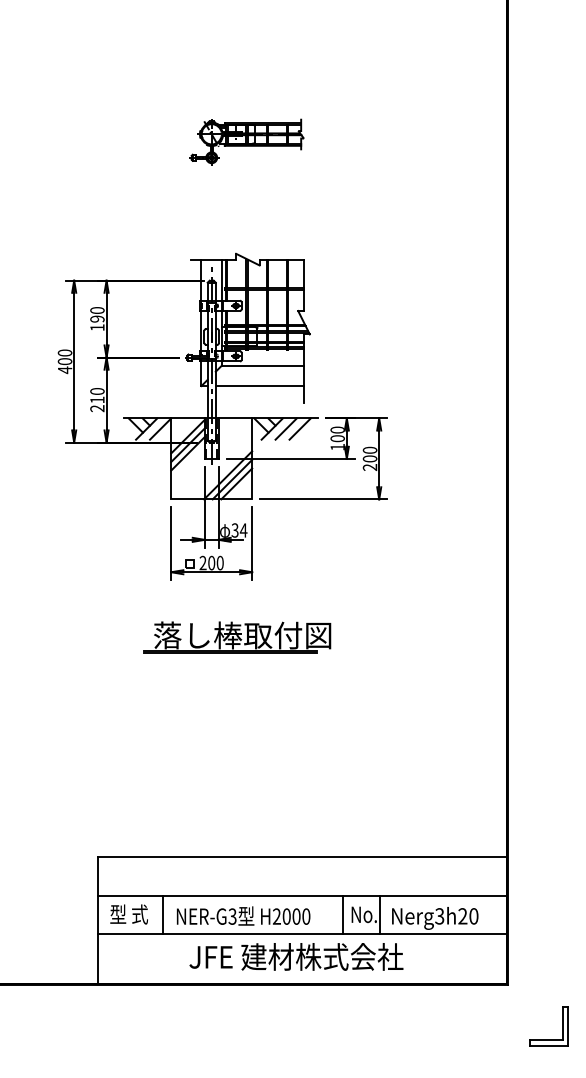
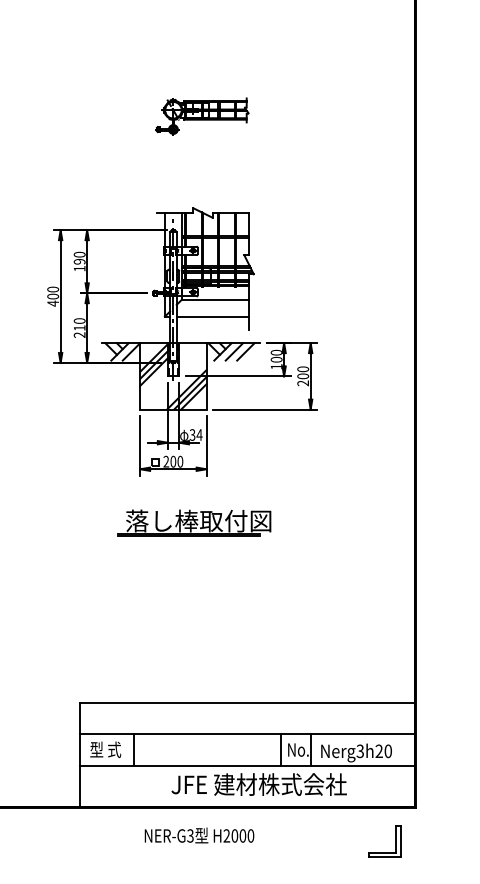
text: (243, 915) -> (199, 835), moved
text: (296, 956) -> (259, 784), moved
part: (548, 1039) -> (384, 852), moved

